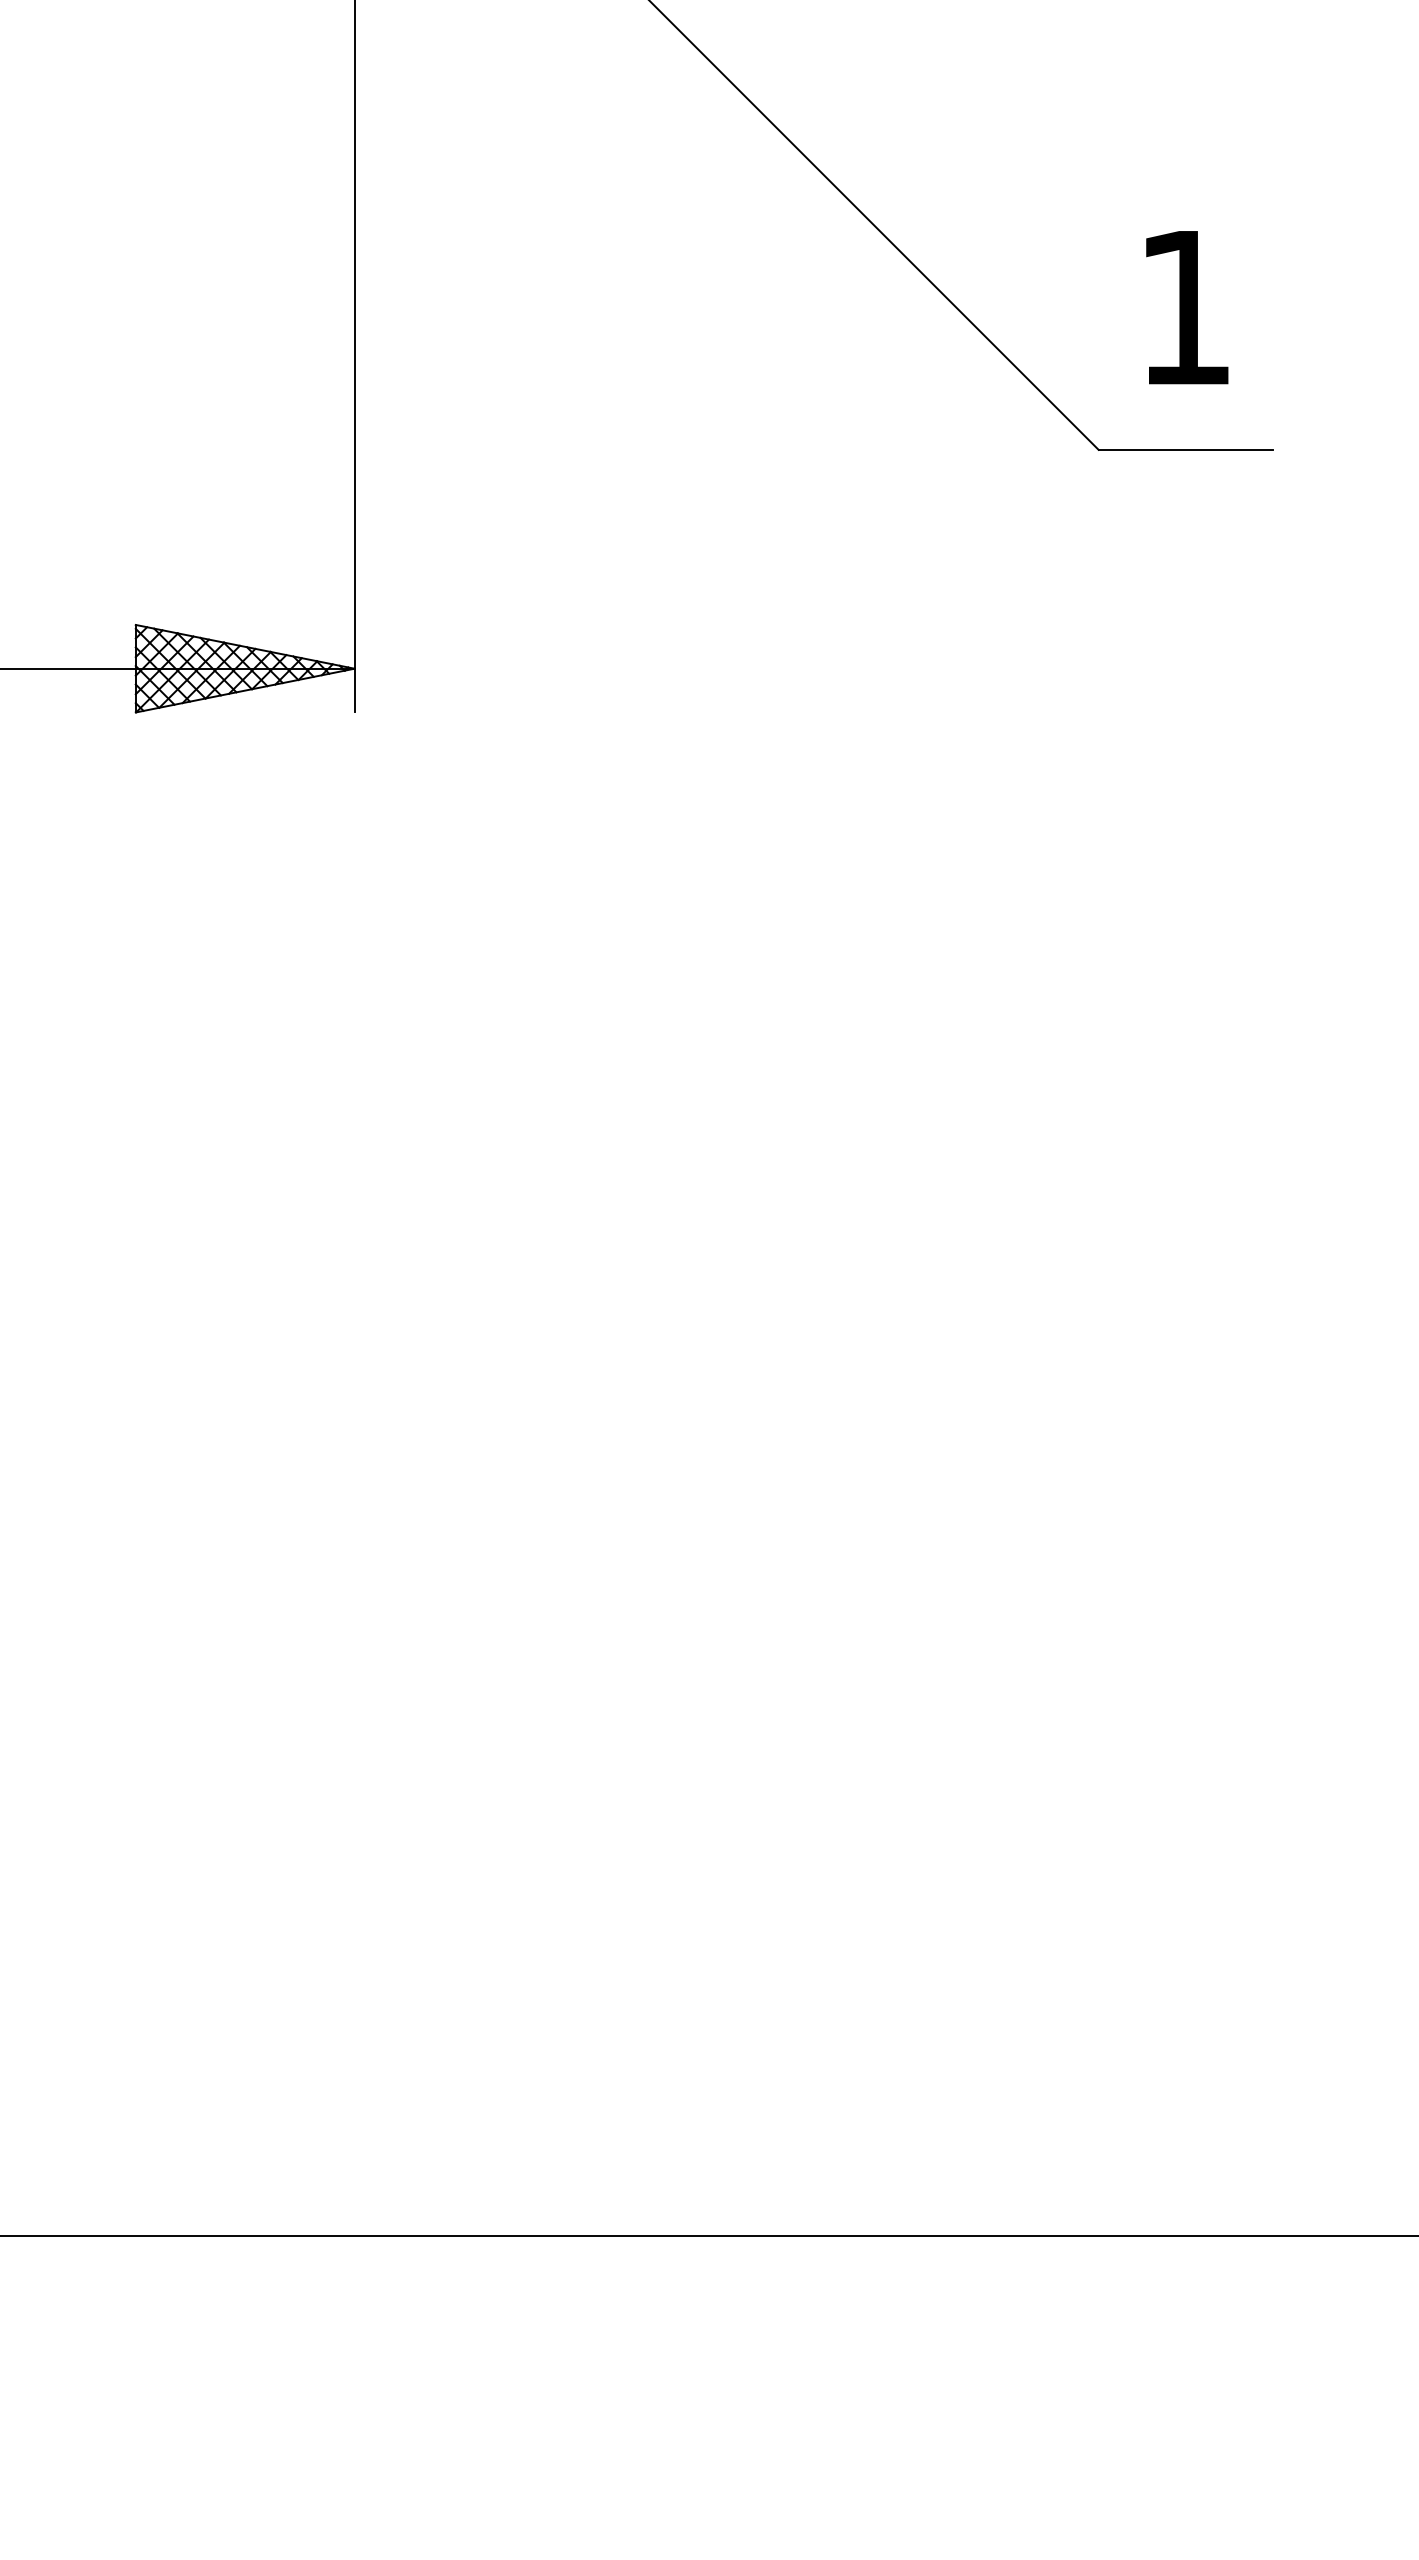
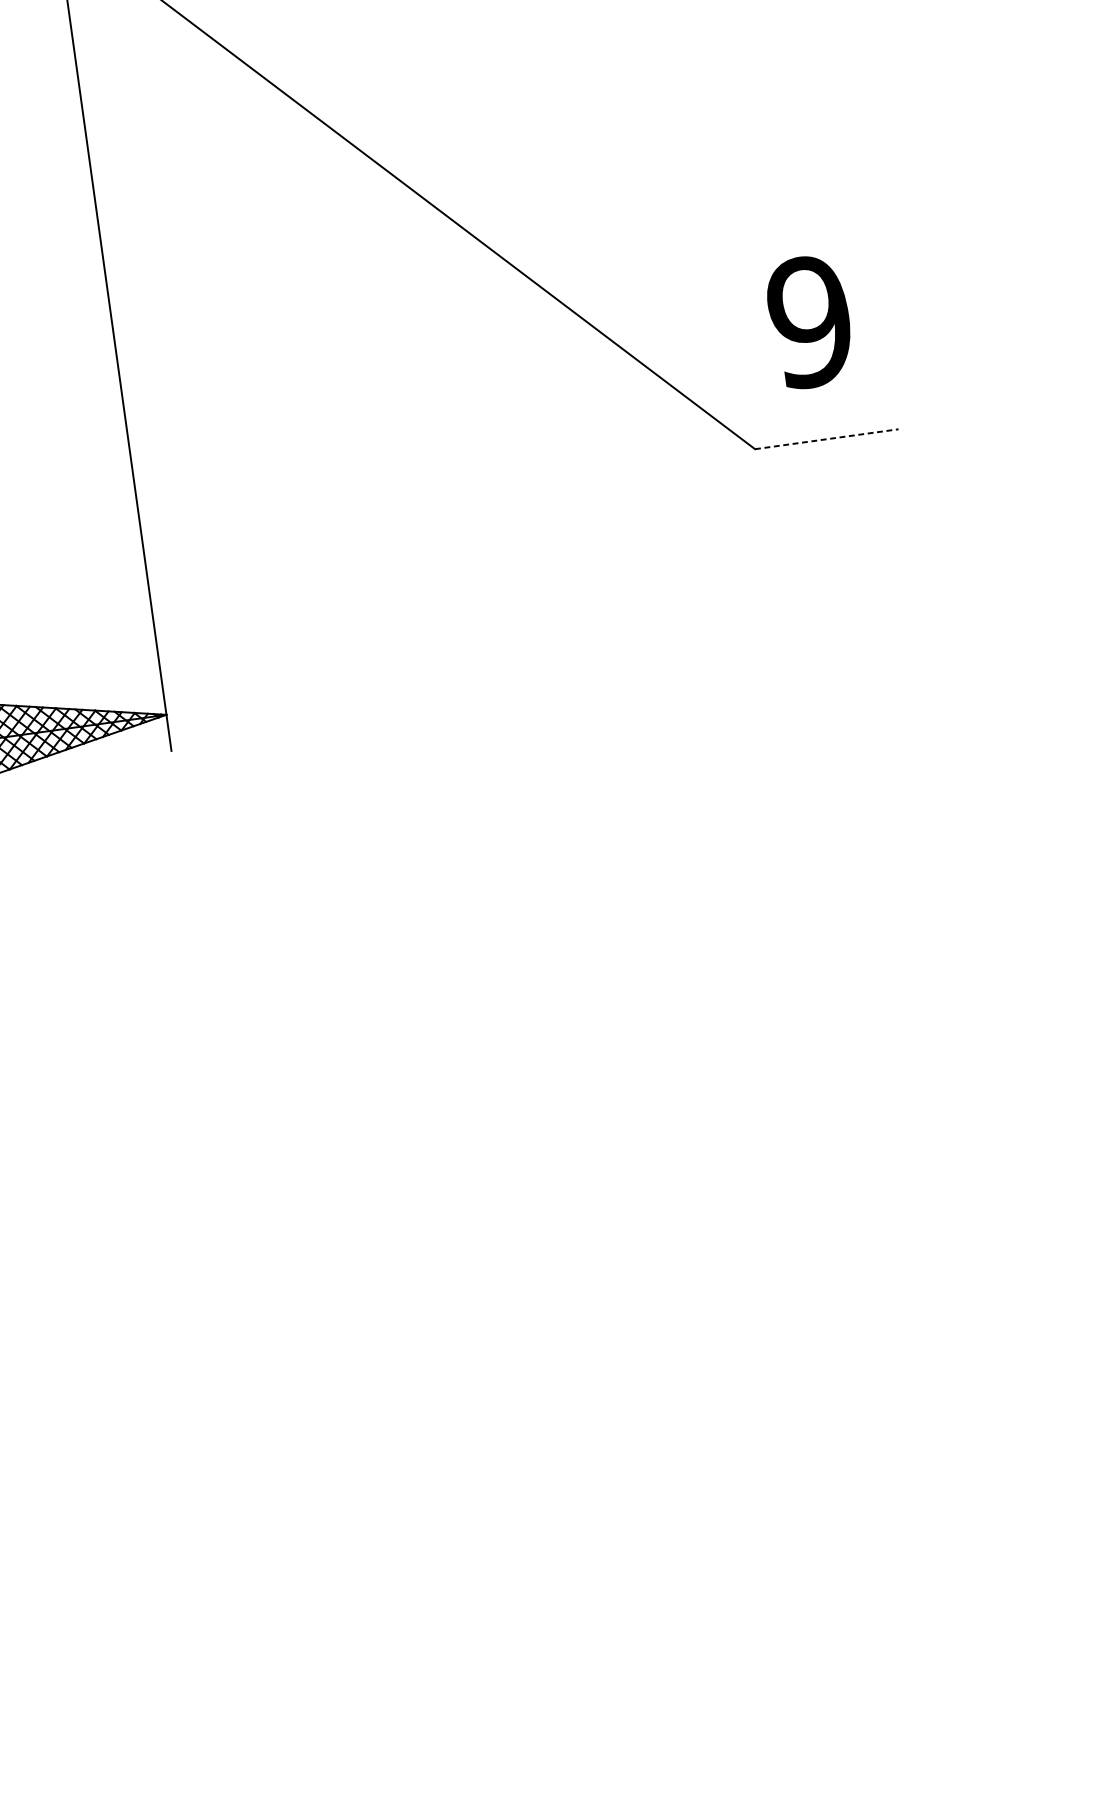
text: (1184, 307) -> (809, 321), 1 -> 9
line: (1185, 449) -> (826, 438), solid -> dashed

